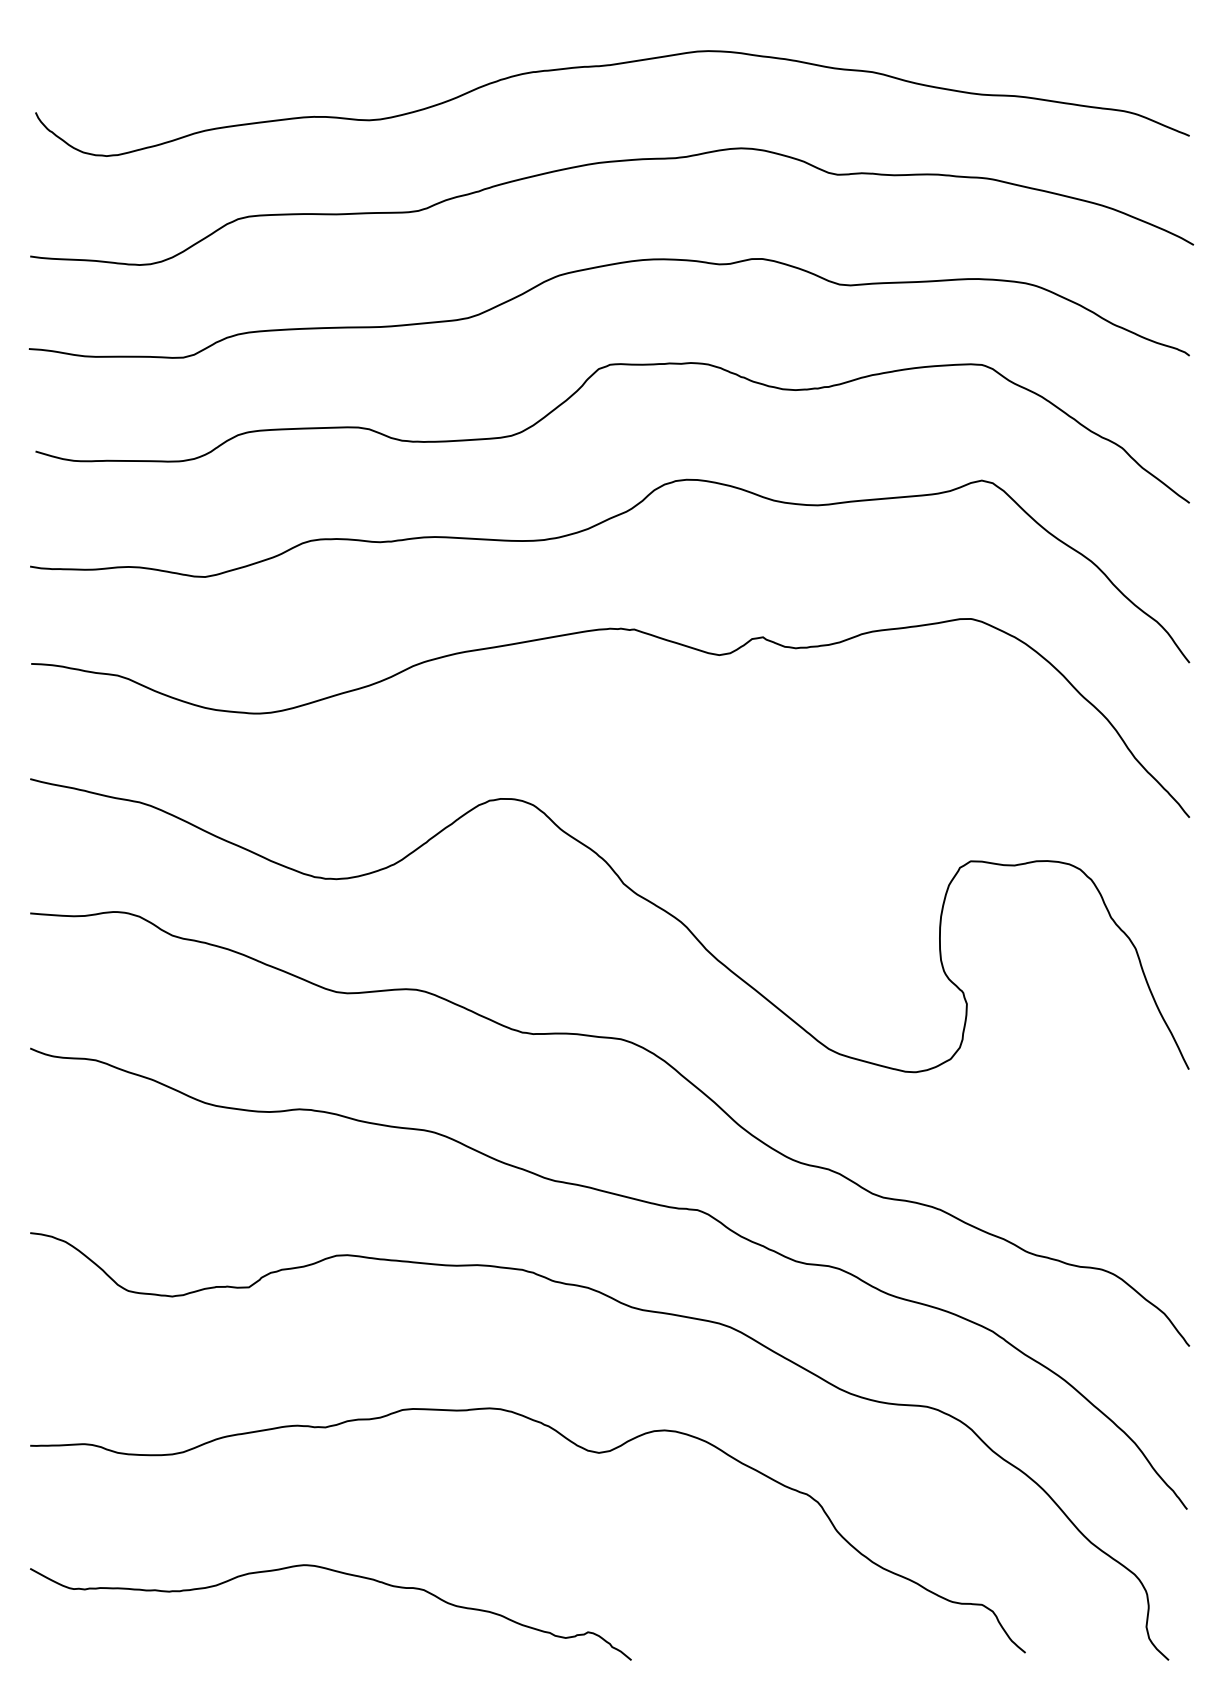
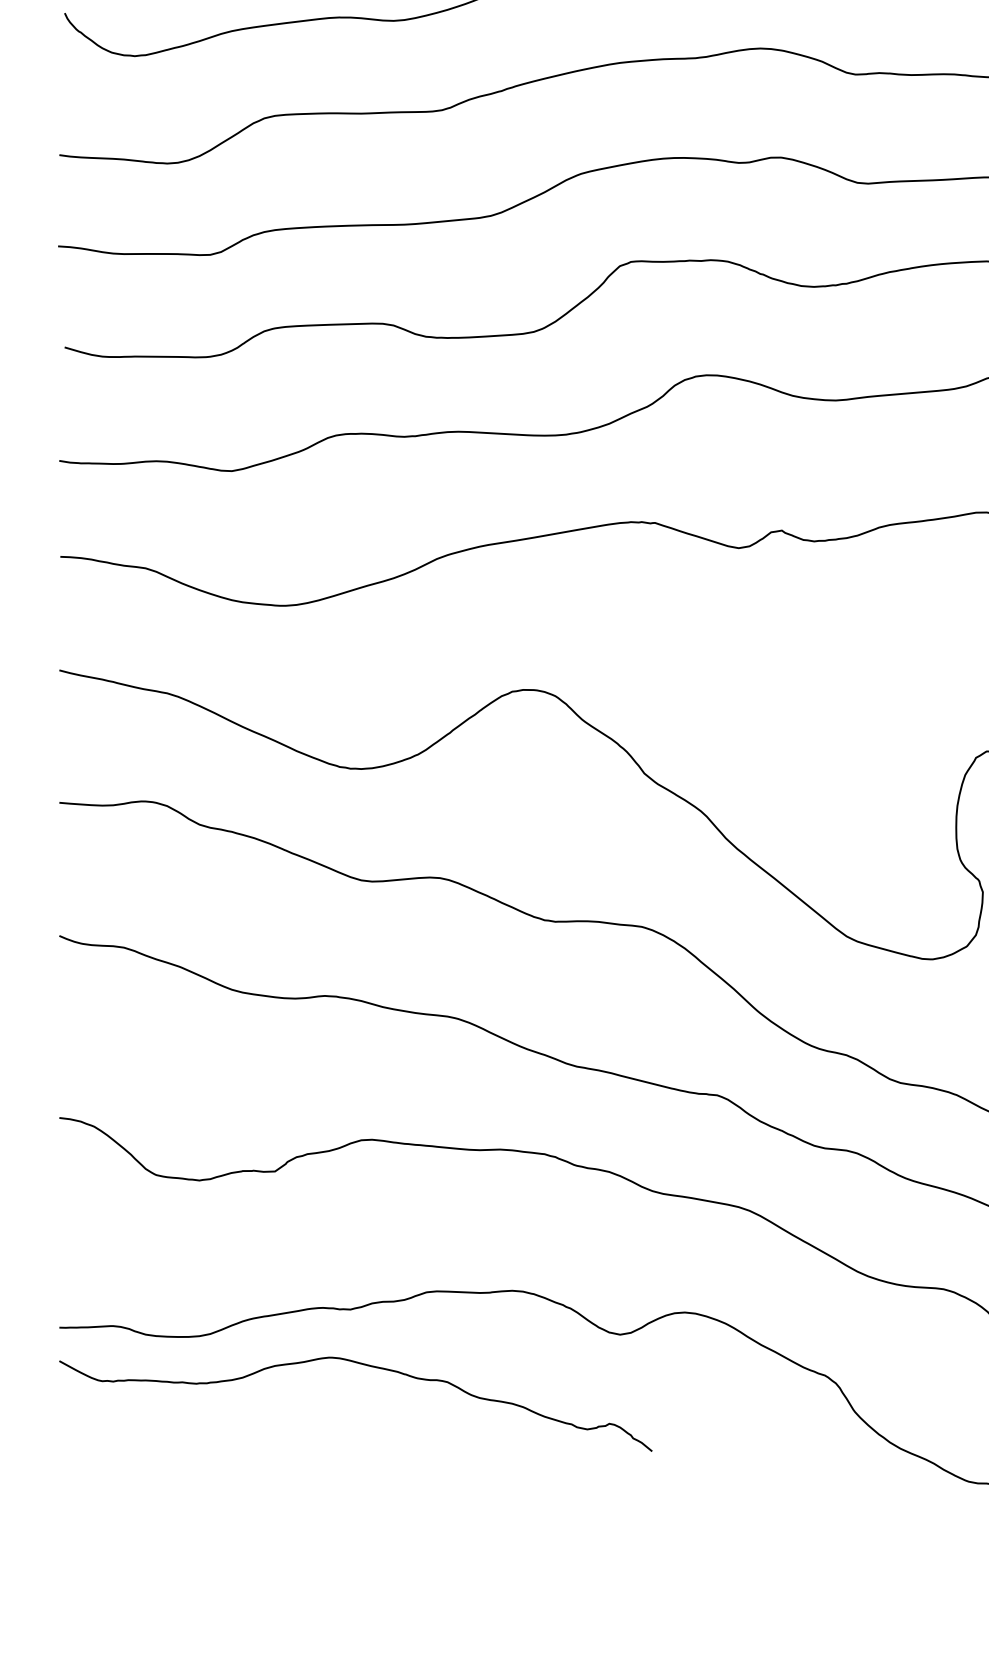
curve: (340, 1573) -> (365, 1365), moved

